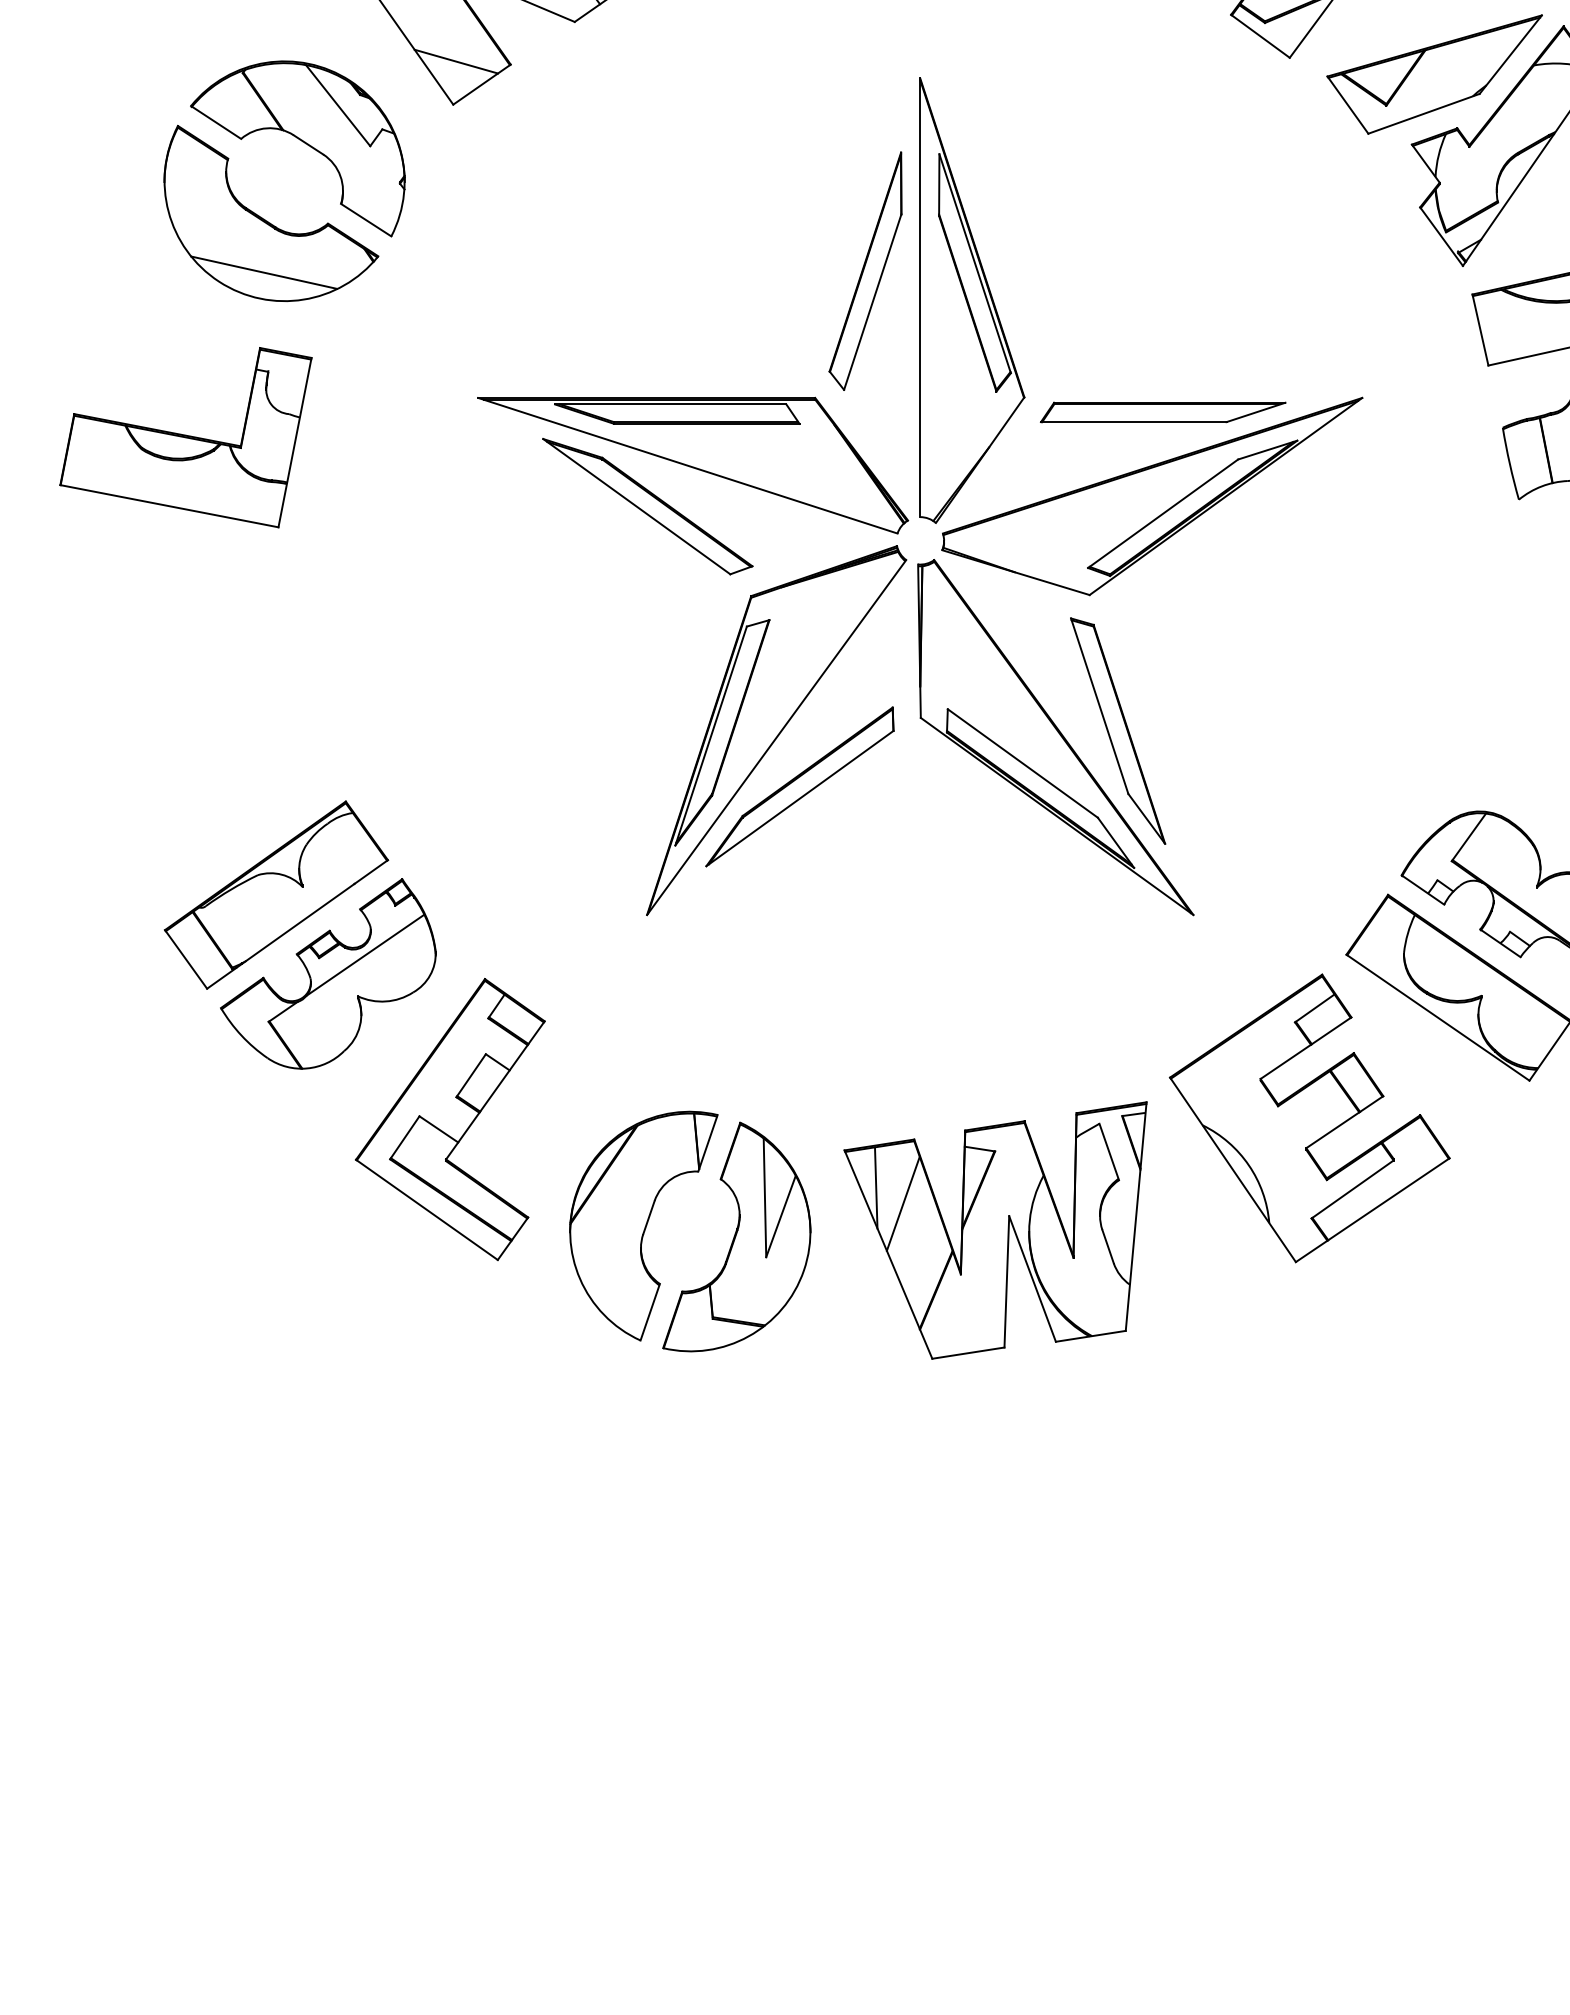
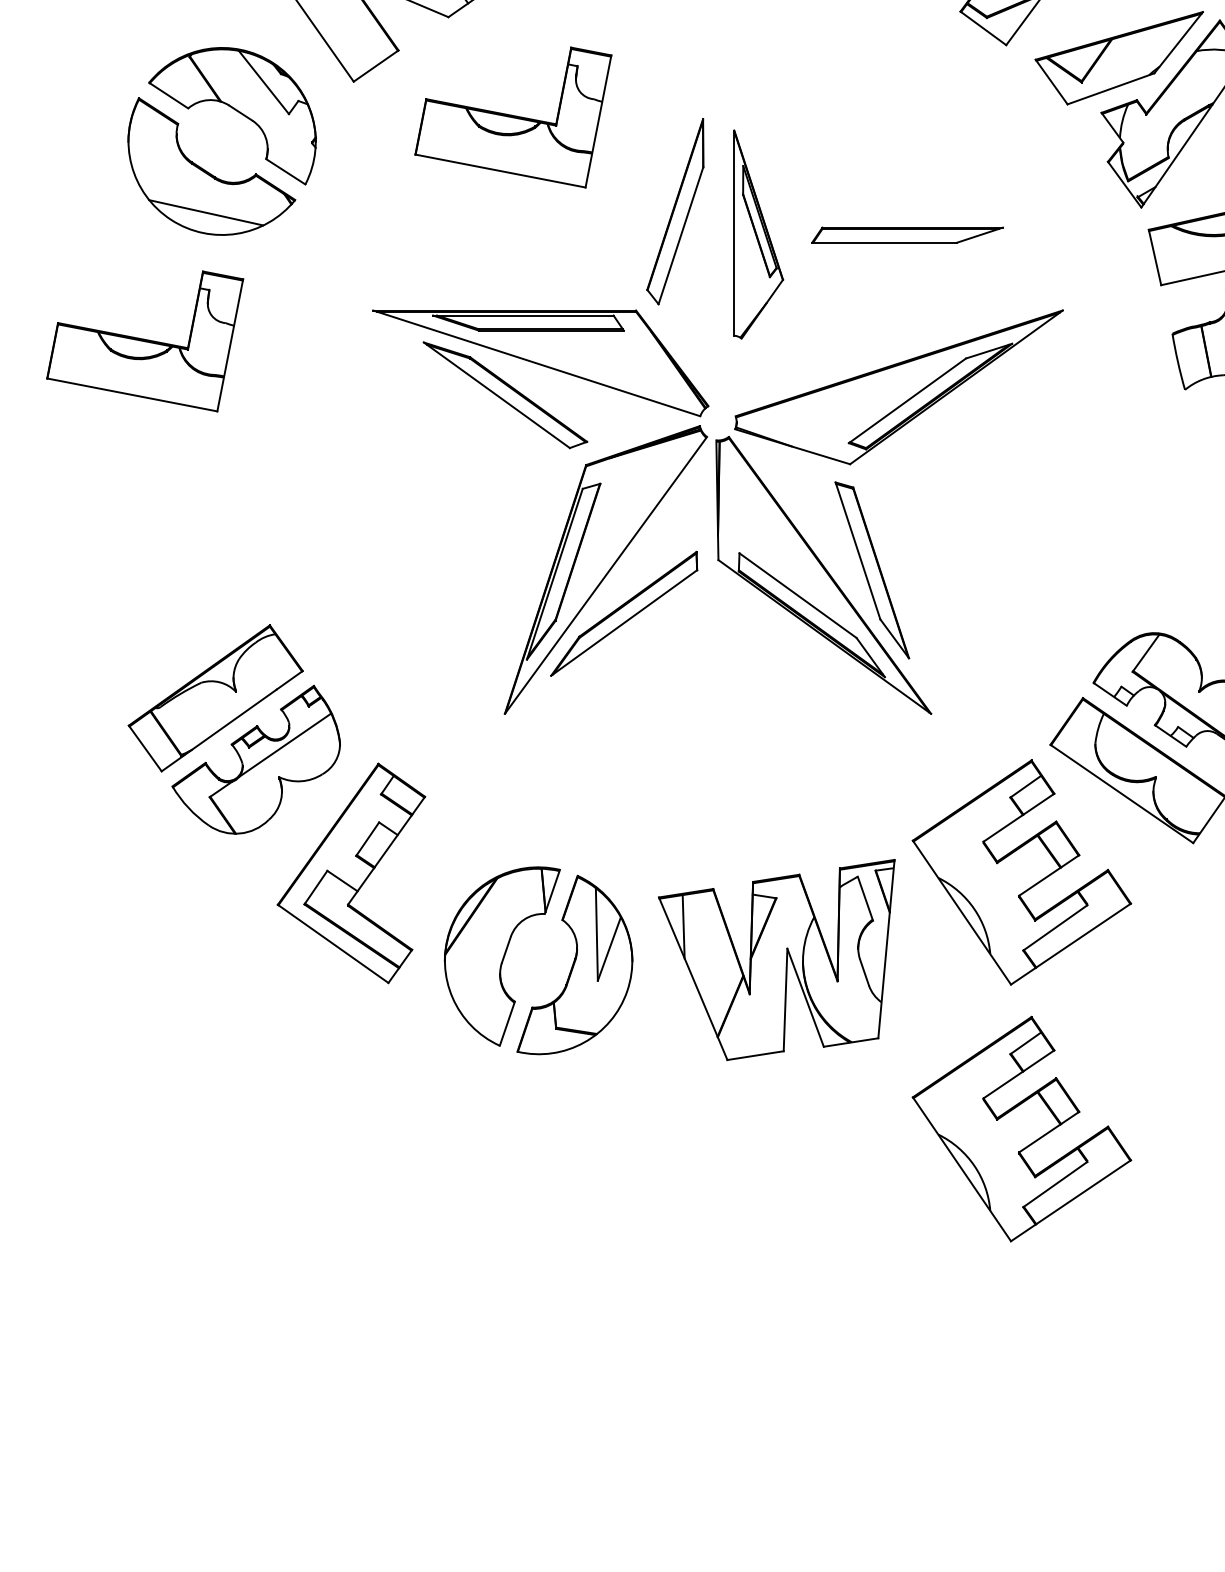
line: (456, 61) -> (356, 48), removed
part: (657, 150) -> (513, 117), added
part: (972, 300) -> (758, 234), size x0.6
part: (1163, 412) -> (907, 235), moved
line: (902, 1203) -> (704, 938), removed
part: (1309, 1447) -> (1021, 1129), added

